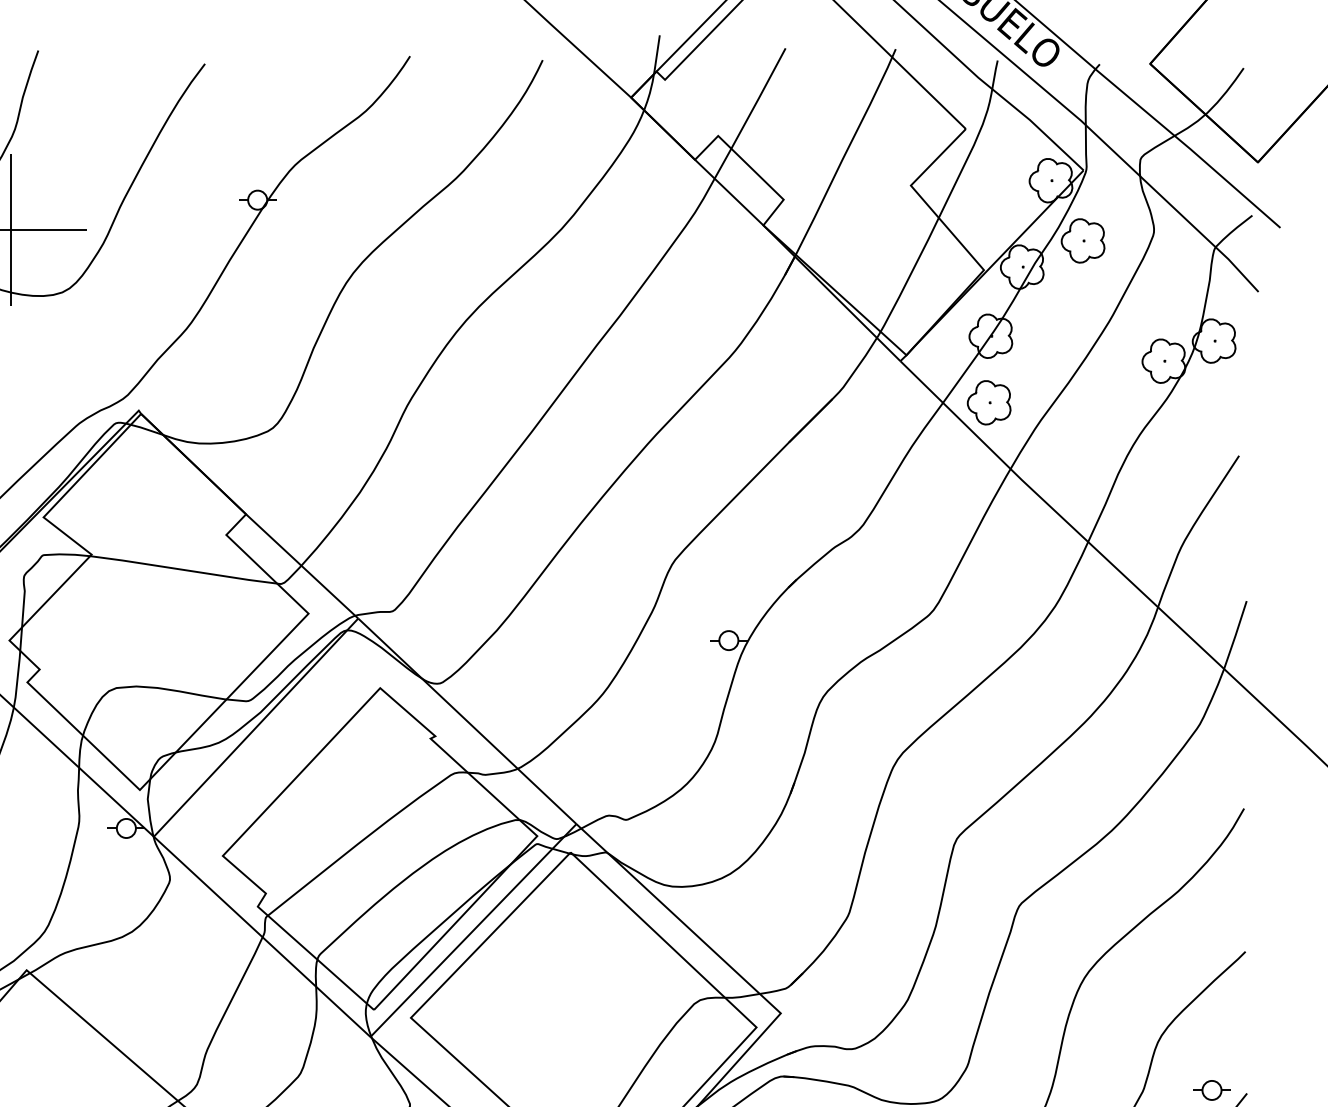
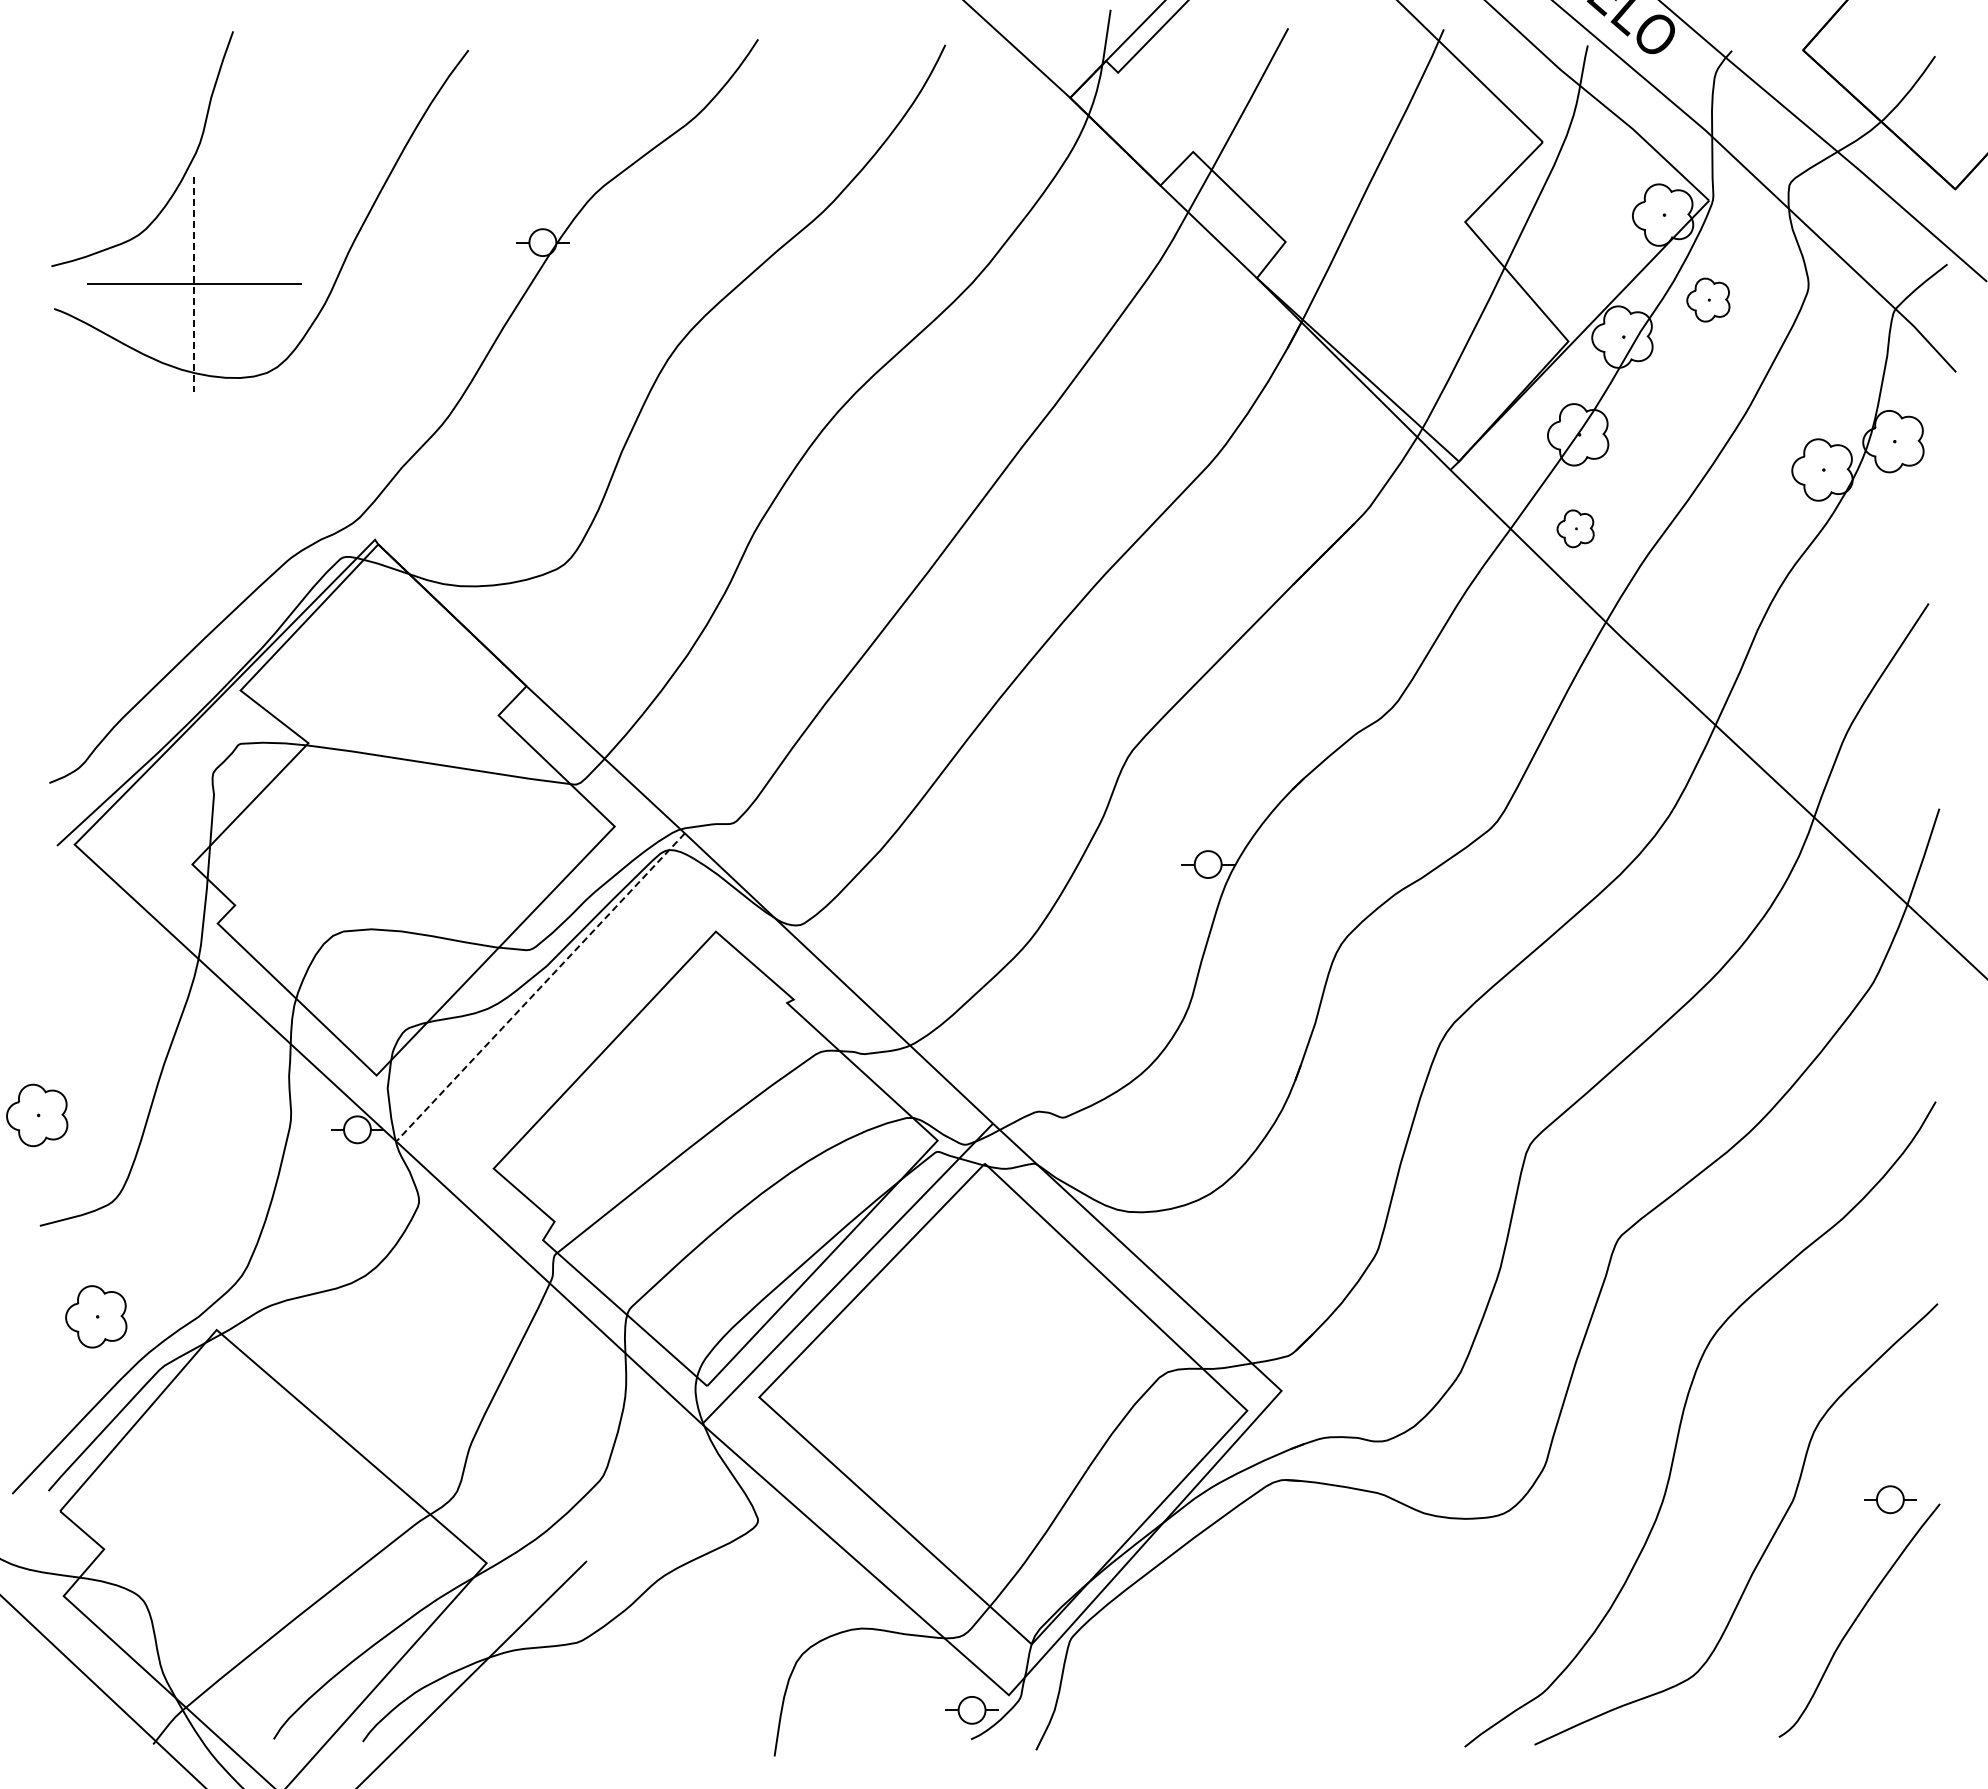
line: (10, 229) -> (194, 284), solid -> dashed
part: (1083, 240) -> (1708, 299), size x0.7
part: (988, 402) -> (1575, 528), size x0.6
line: (256, 727) -> (540, 987), solid -> dashed

